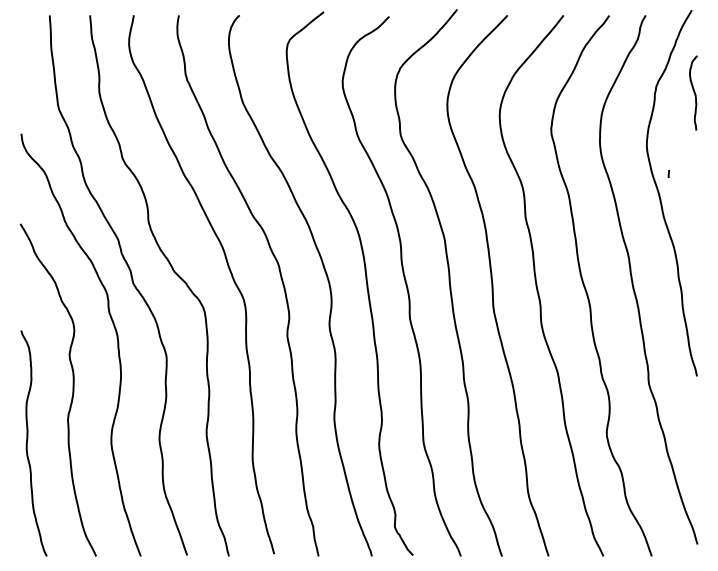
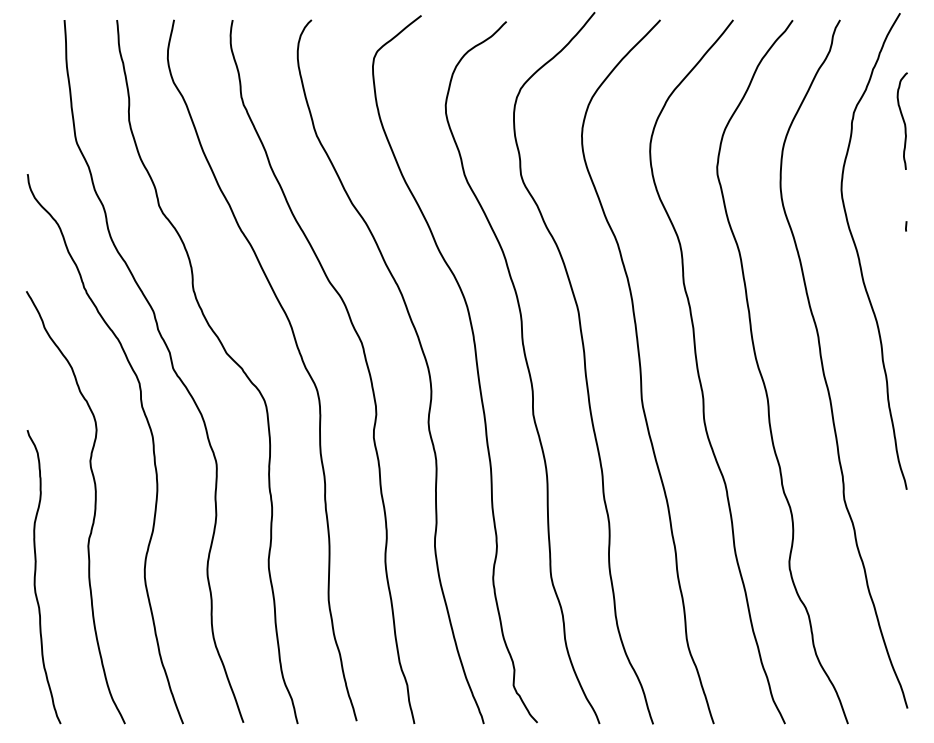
line: (669, 174) -> (906, 226), moved

